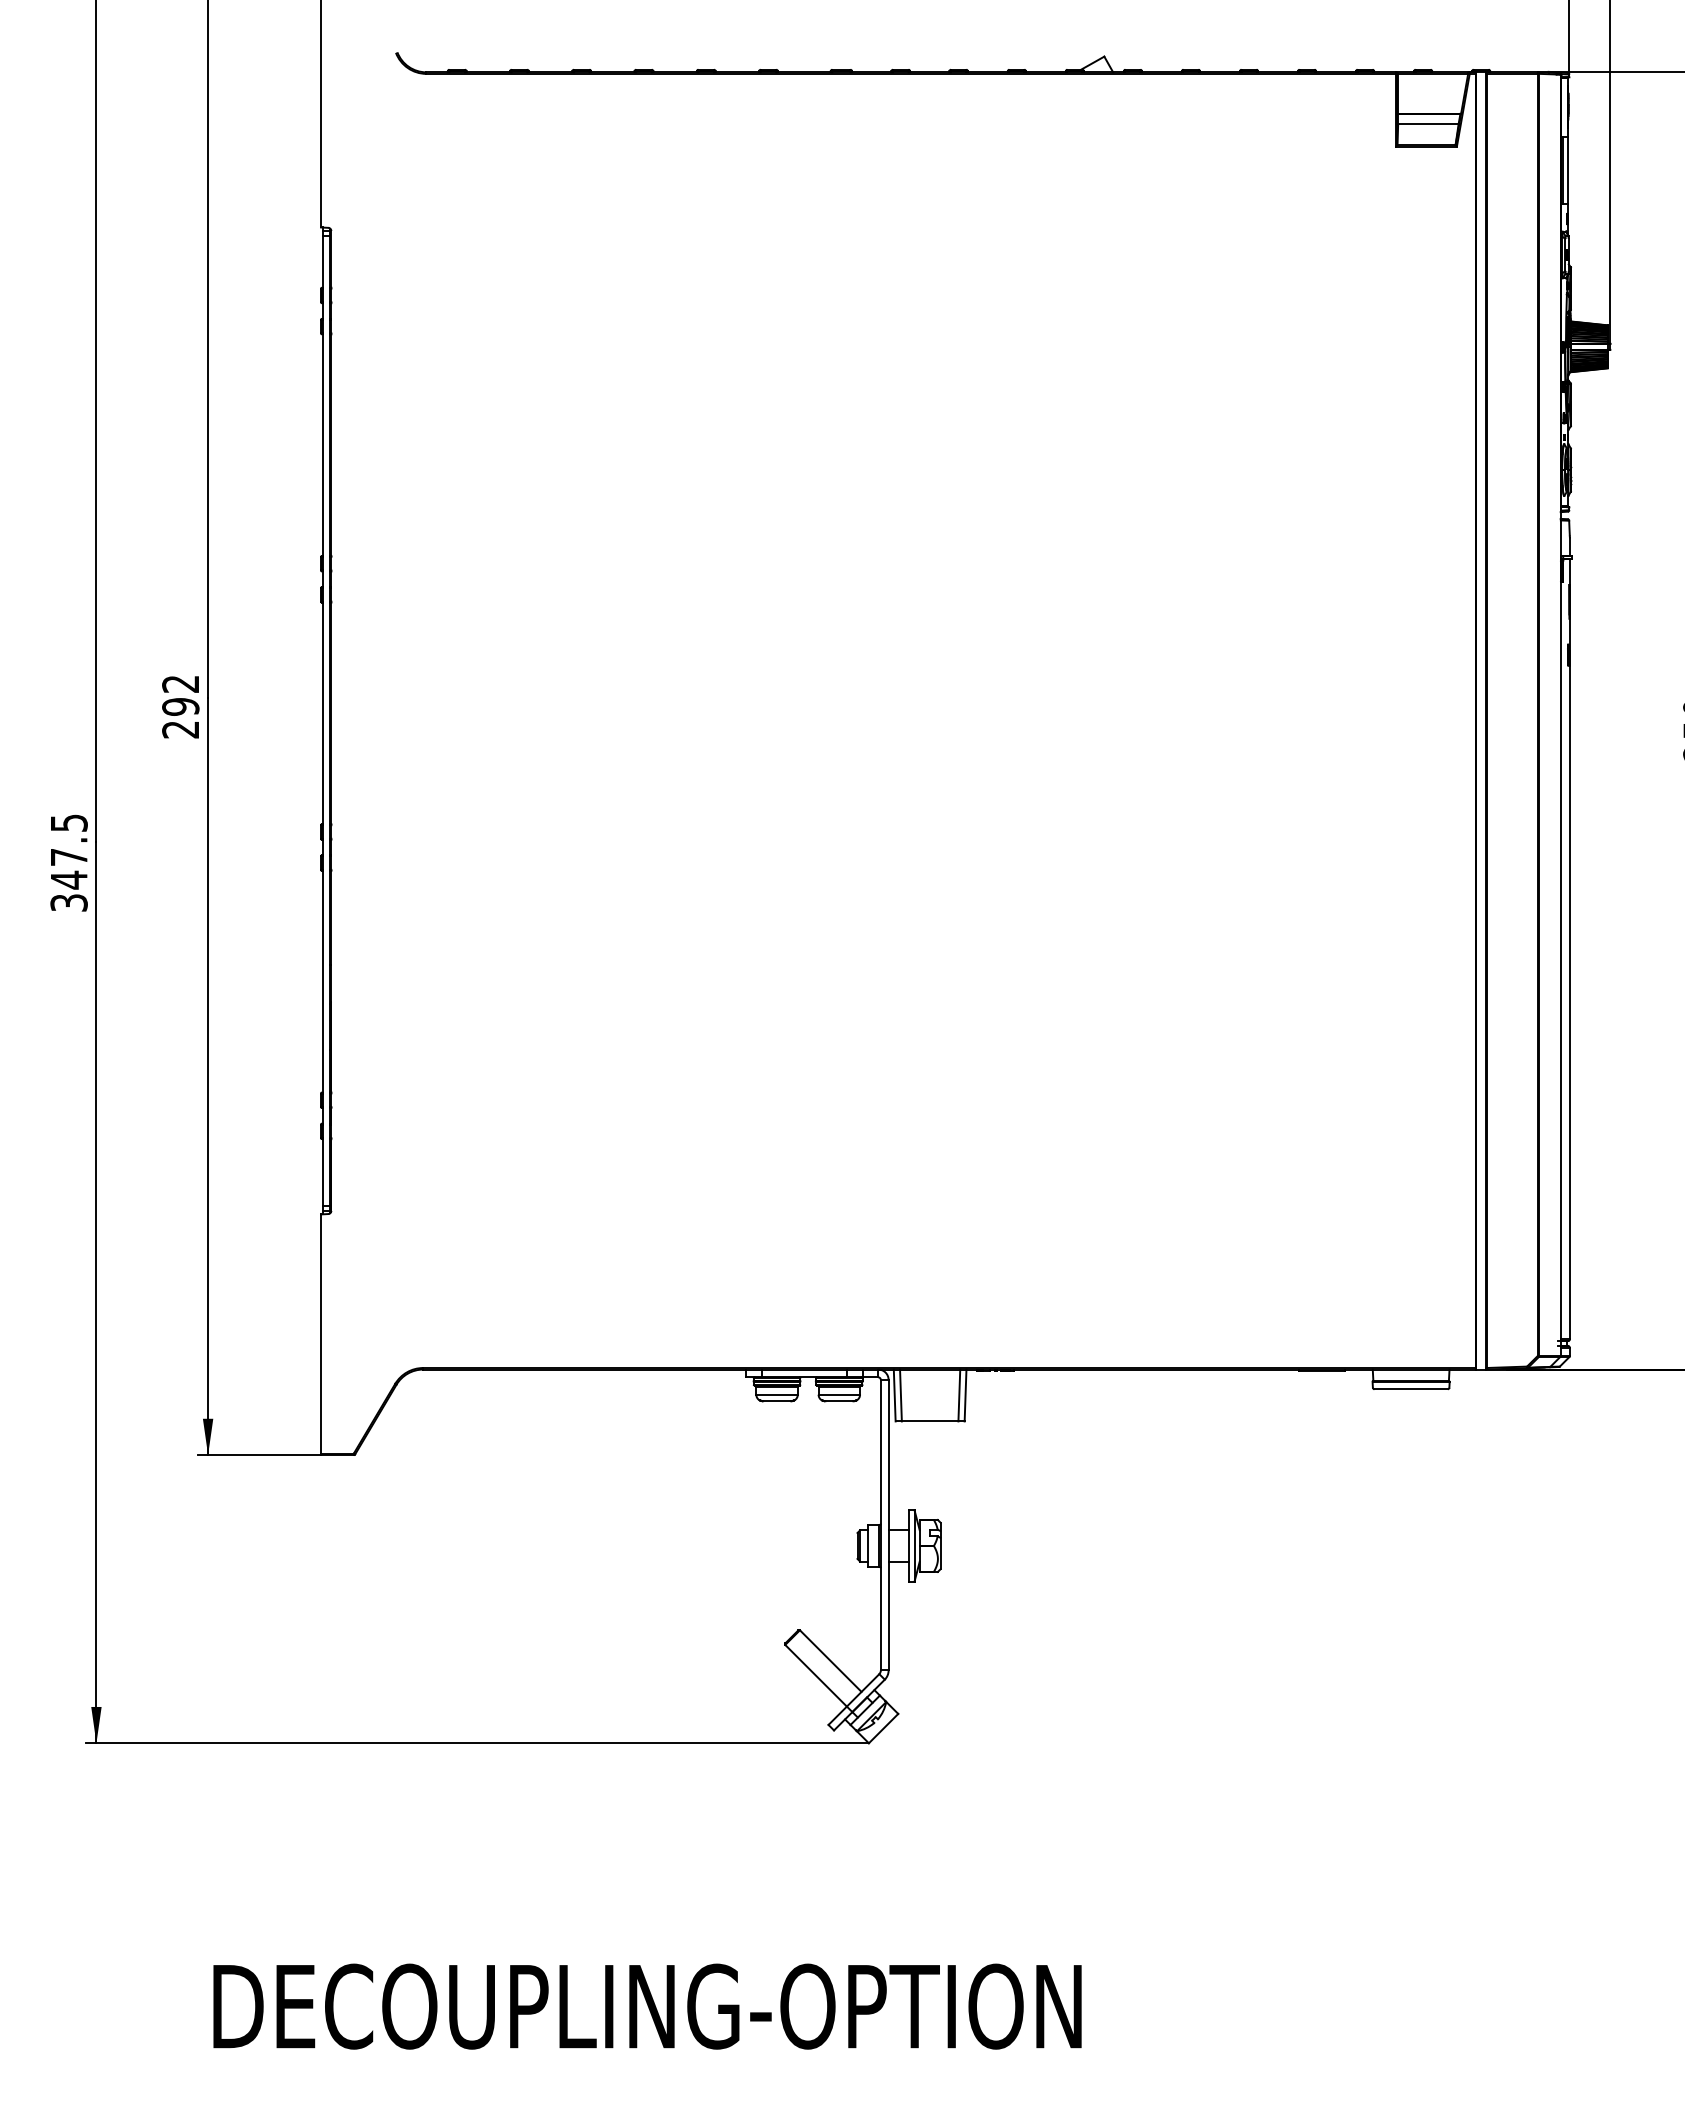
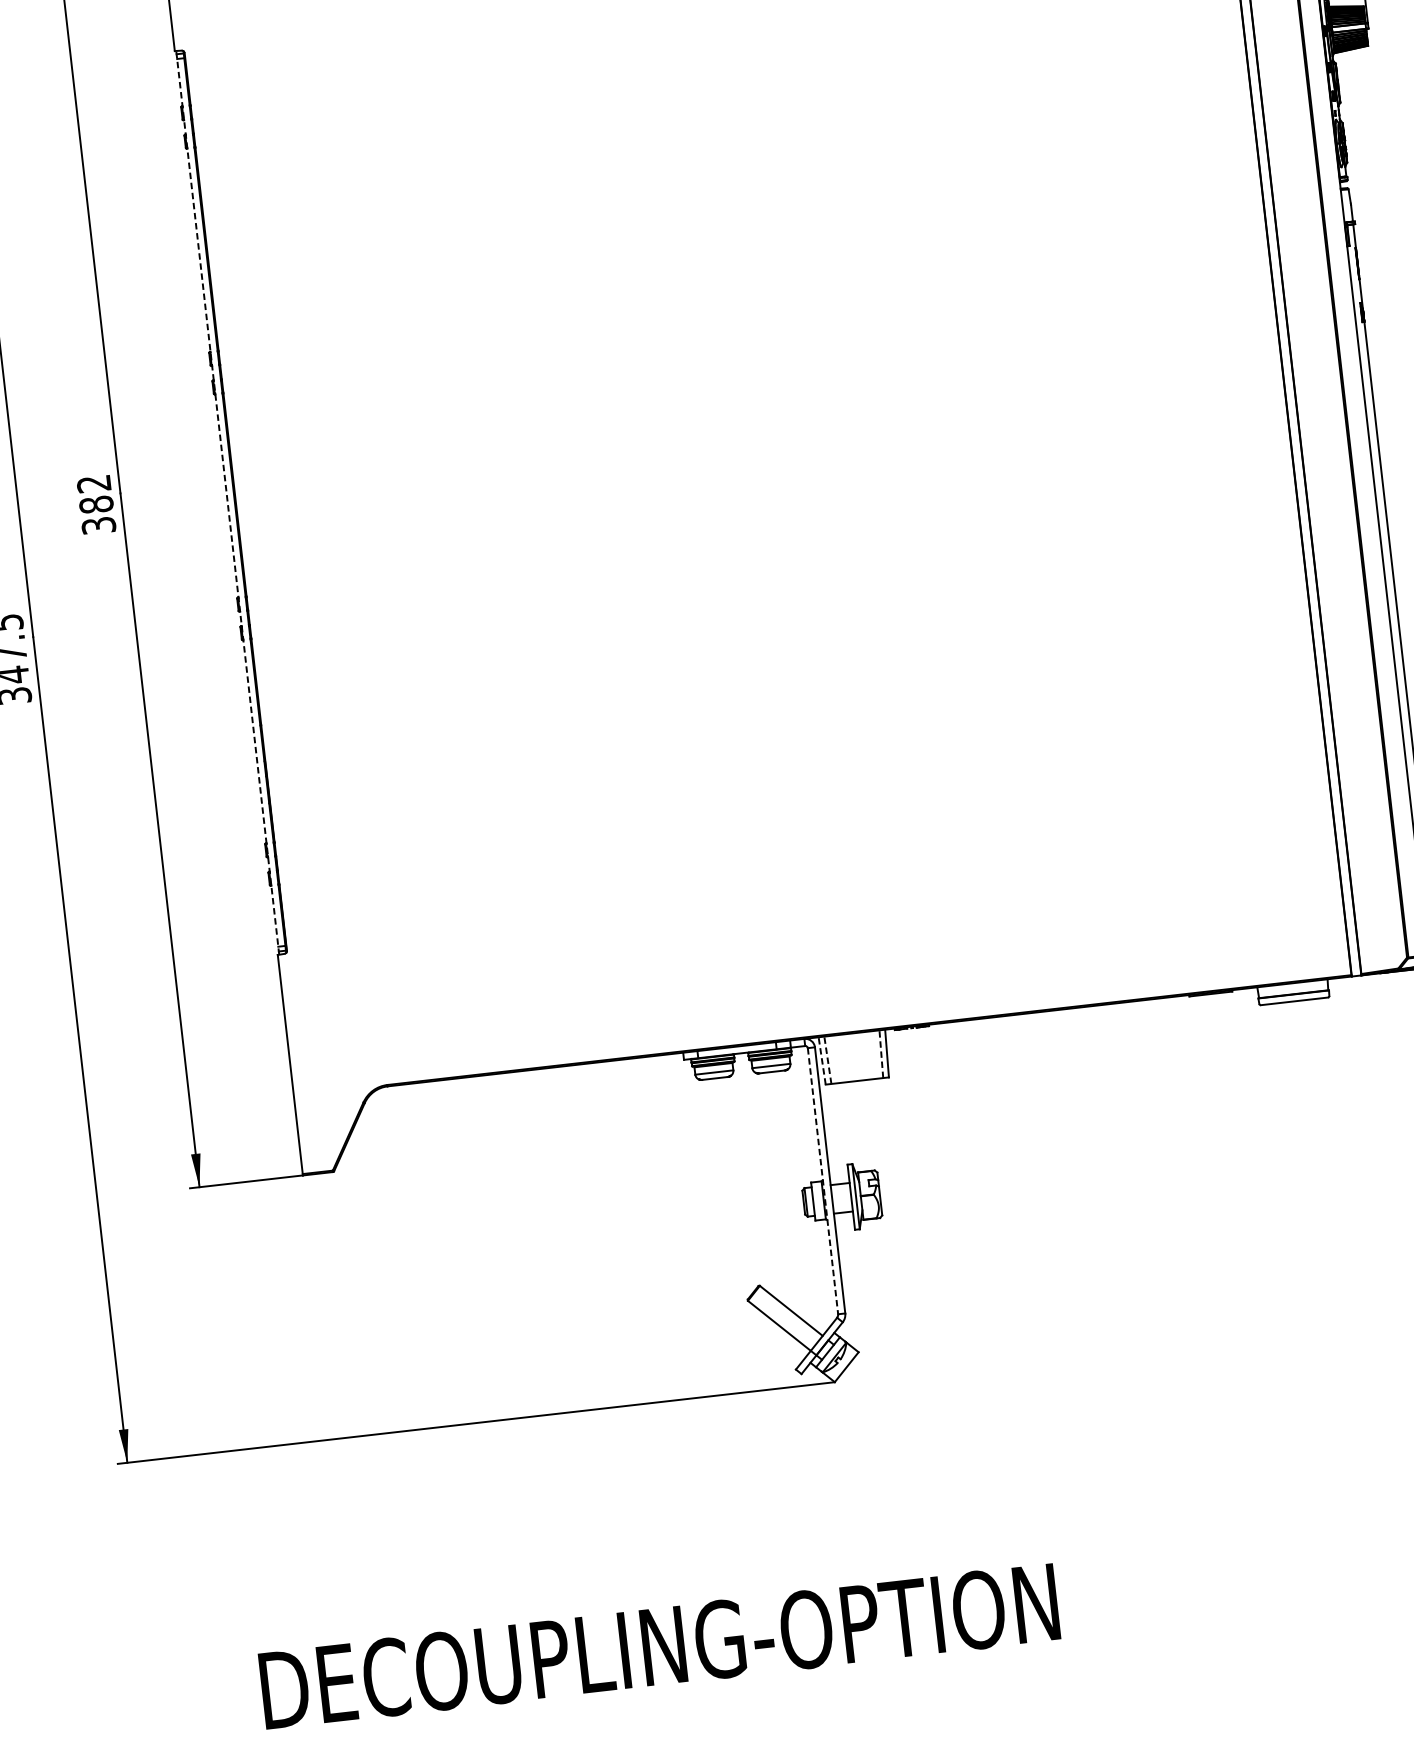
text: (180, 718) -> (97, 515), 292 -> 382
line: (322, 720) -> (227, 502), solid -> dashed
line: (894, 1395) -> (821, 1060), solid -> dashed
line: (900, 1395) -> (827, 1060), solid -> dashed
line: (959, 1395) -> (881, 1054), solid -> dashed
line: (880, 1525) -> (822, 1181), solid -> dashed

